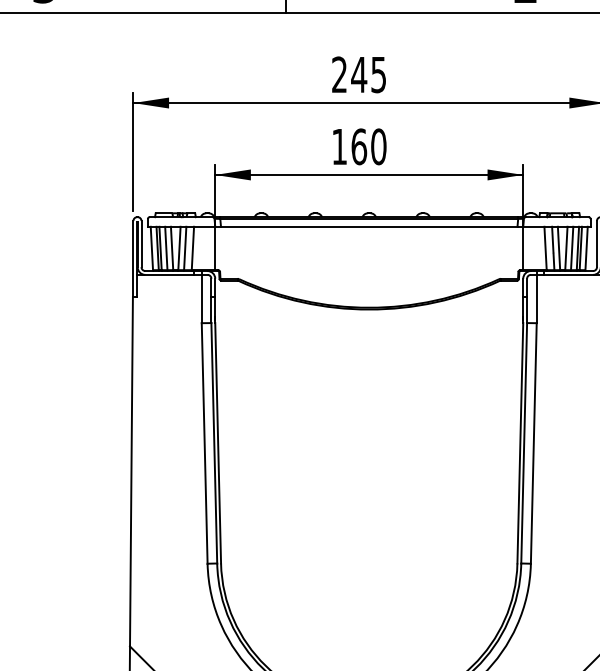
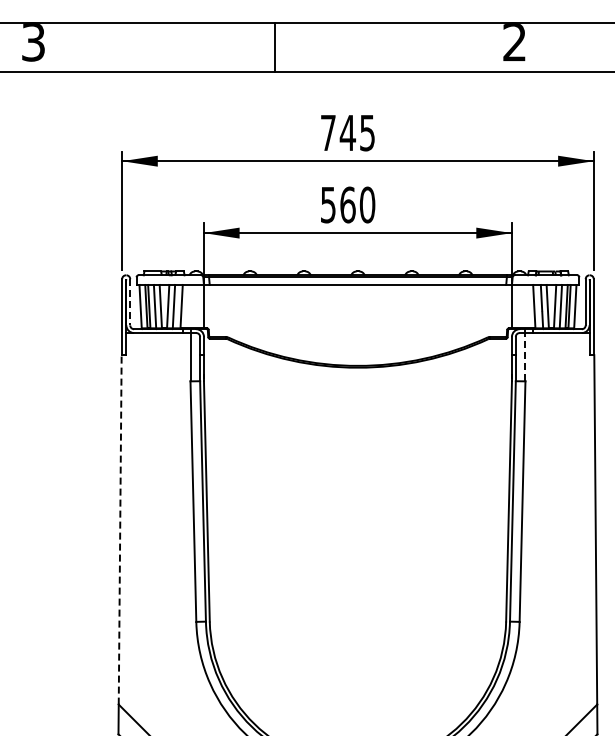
text: (338, 74) -> (327, 132), 245 -> 745
text: (339, 147) -> (328, 205), 160 -> 560
line: (141, 244) -> (130, 302), solid -> dashed
line: (536, 298) -> (525, 356), solid -> dashed
line: (131, 471) -> (120, 529), solid -> dashed

